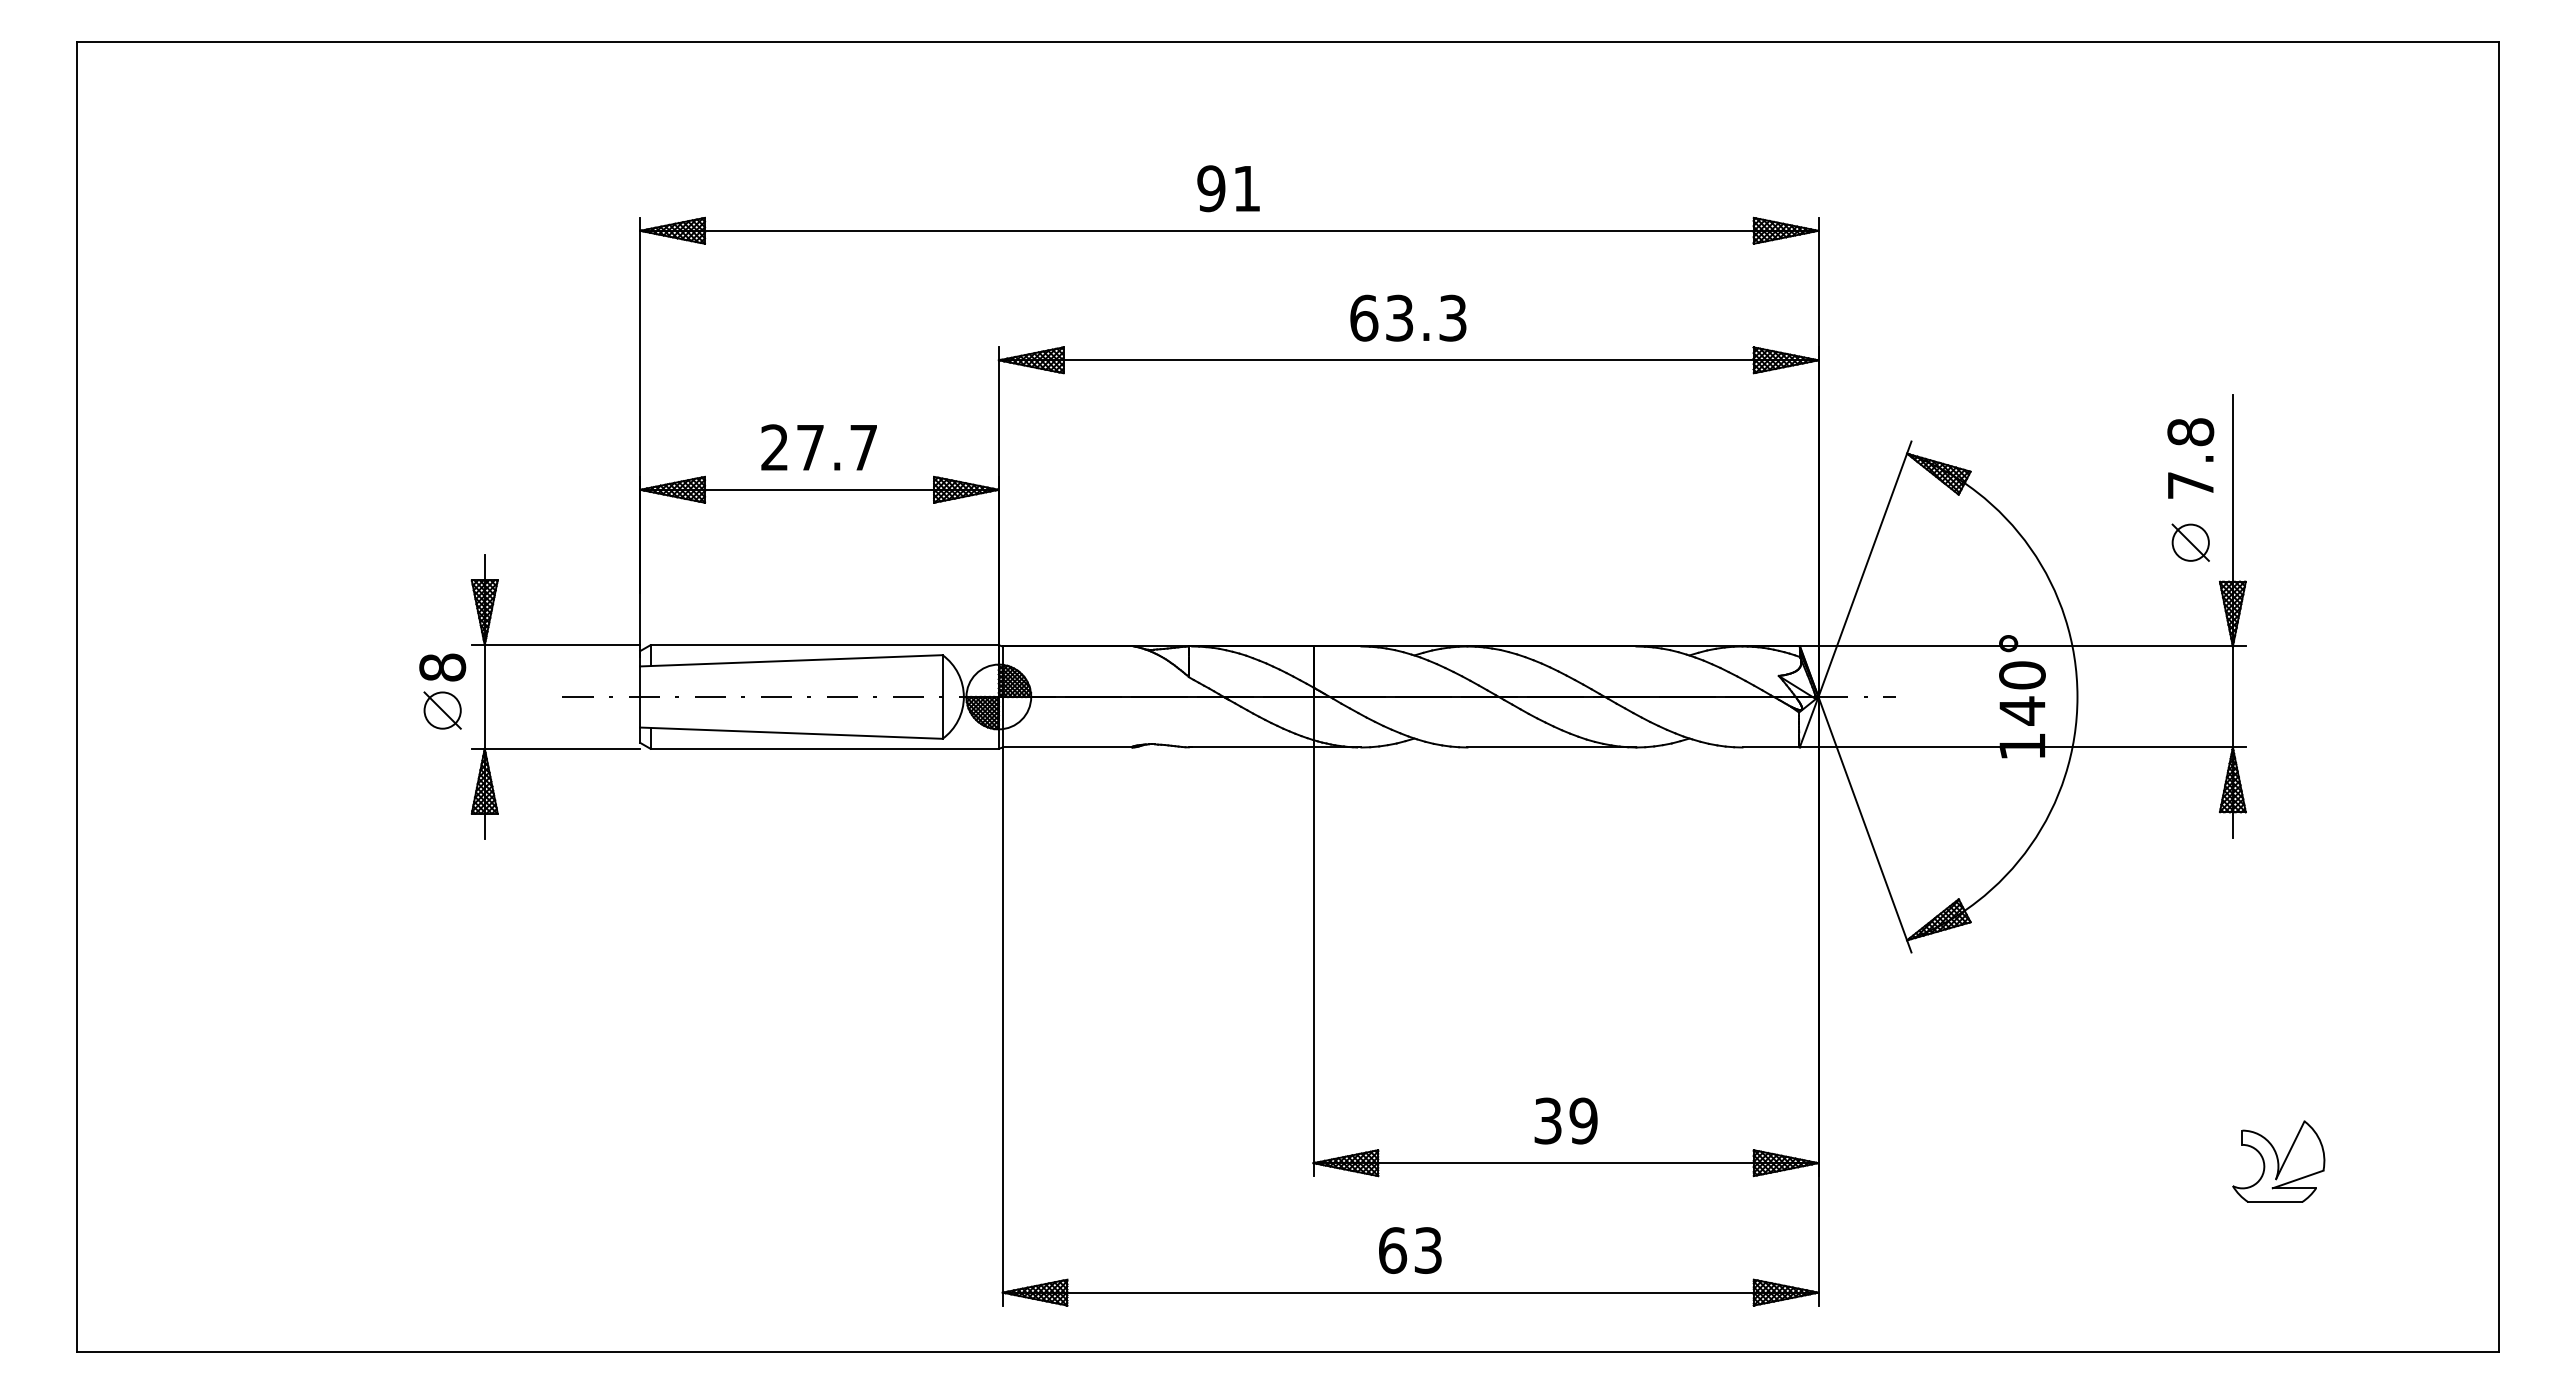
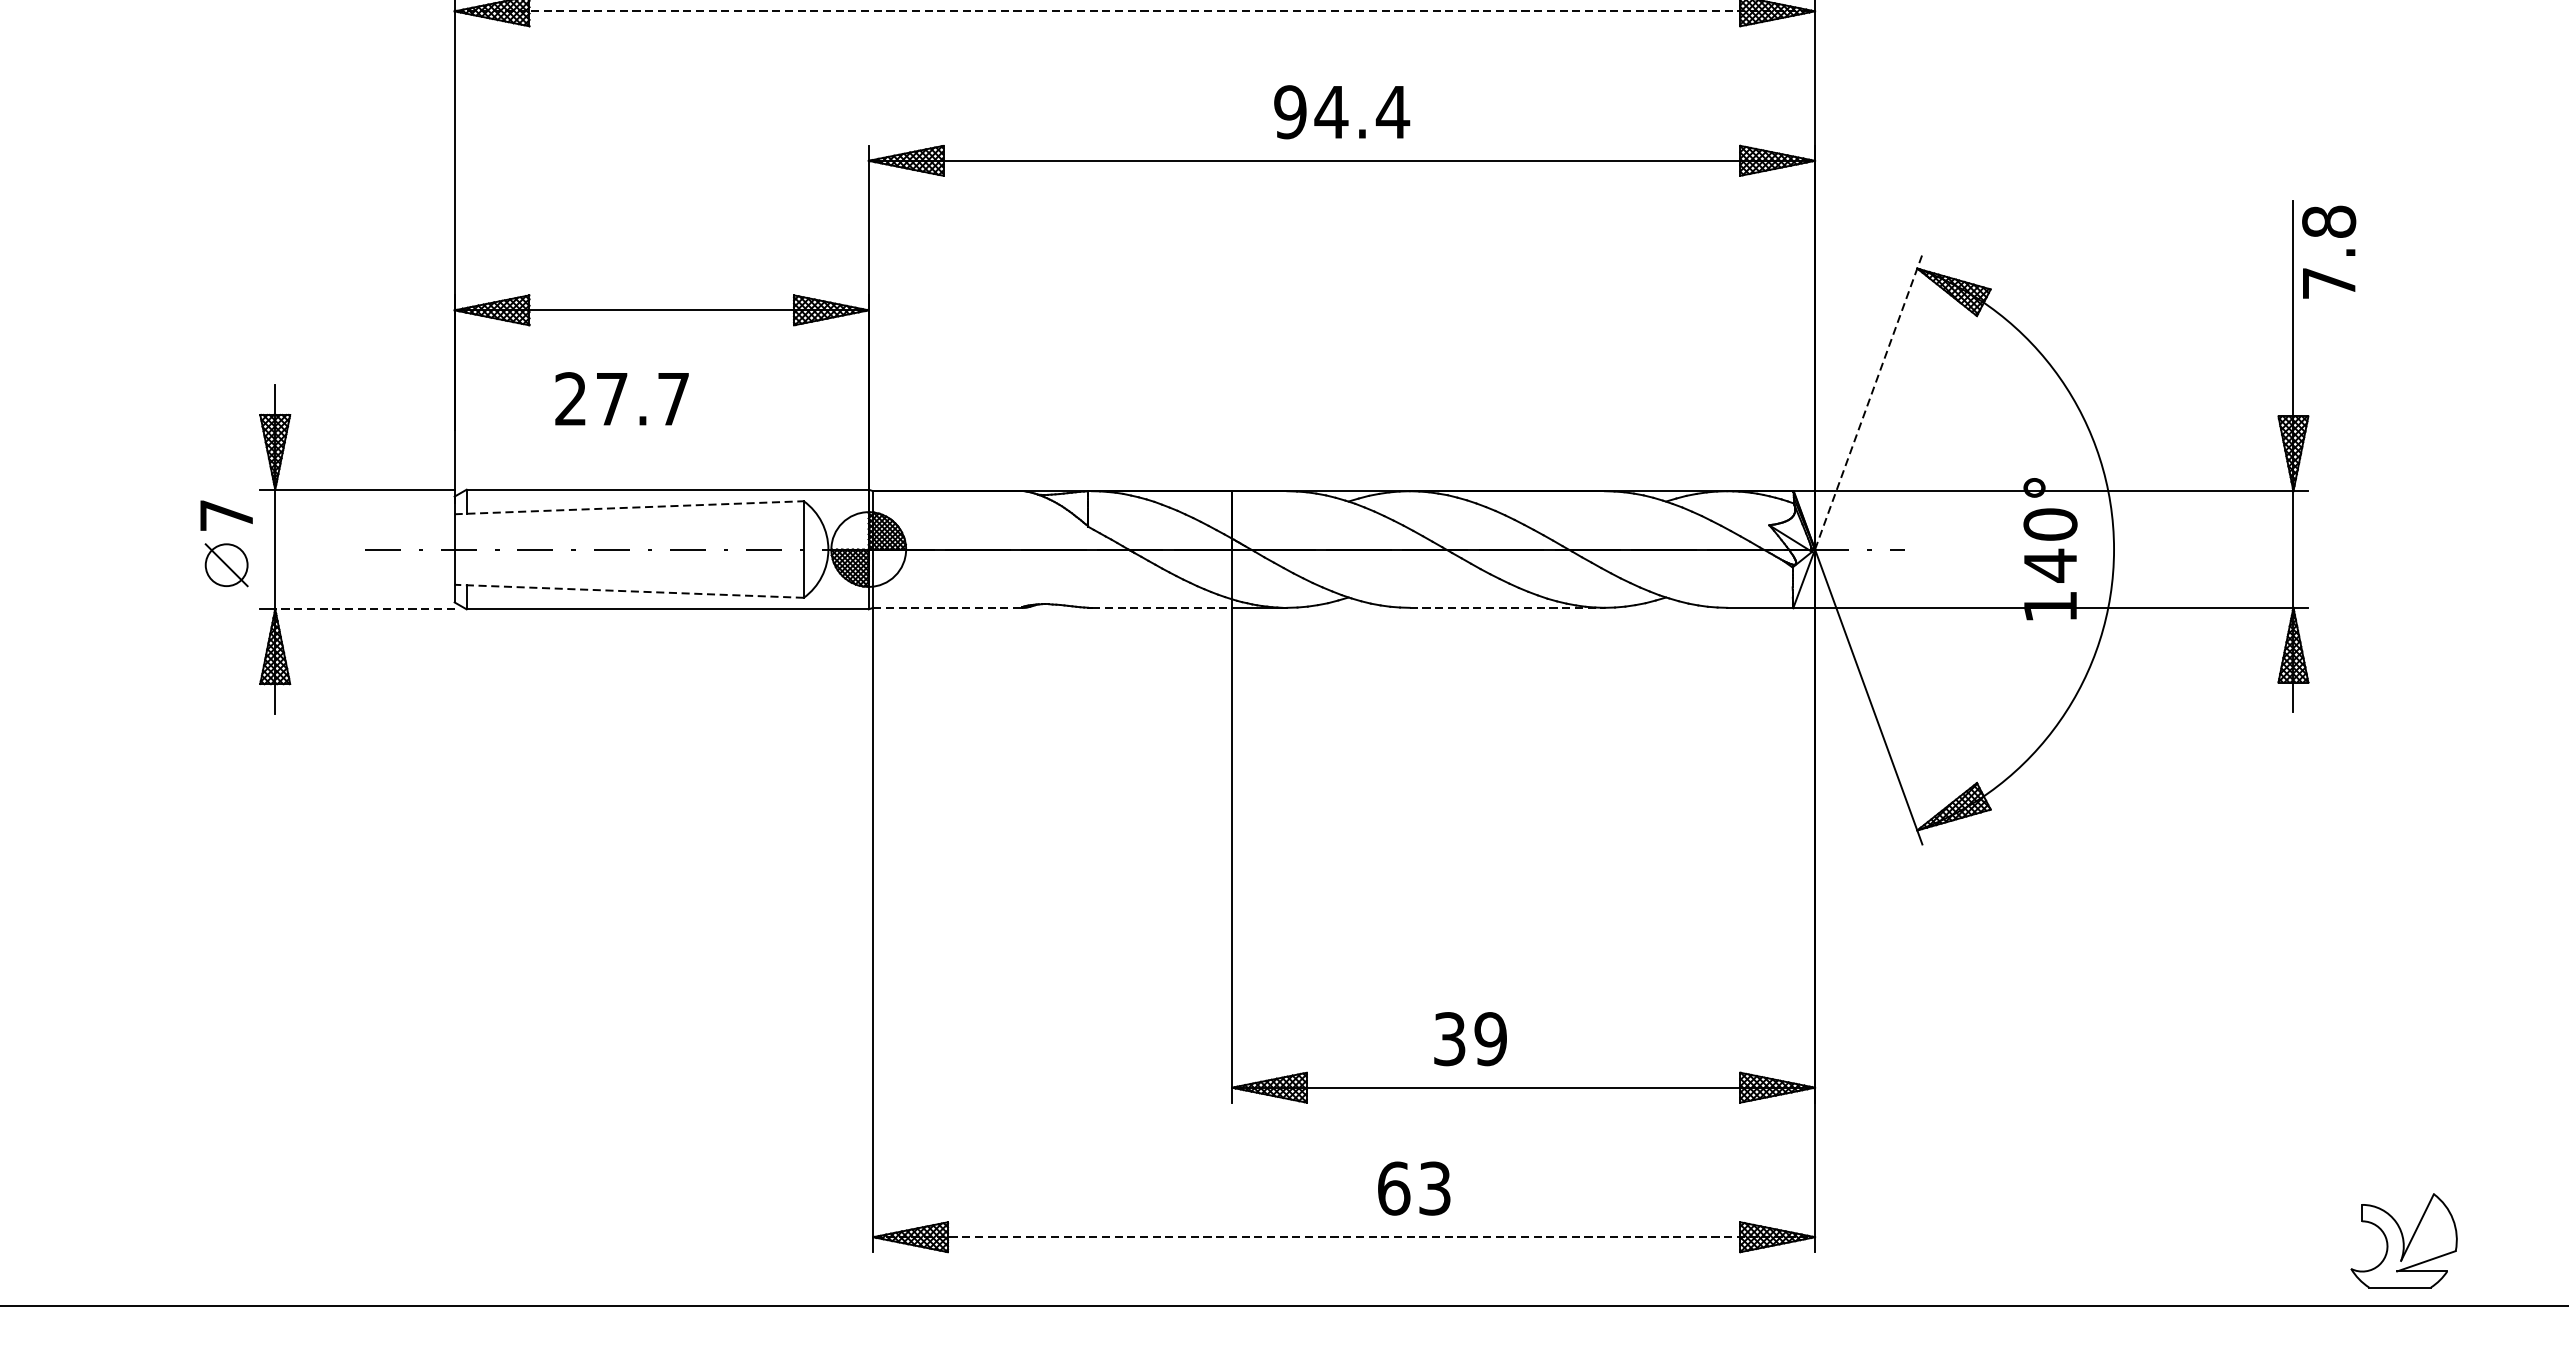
line: (1229, 230) -> (1135, 10), solid -> dashed
text: (1408, 317) -> (1341, 111), 63.3 -> 94.4
text: (818, 447) -> (621, 398), moved
text: (2190, 458) -> (2328, 252), moved
part: (2190, 542) -> (2244, 371), removed
line: (1865, 569) -> (1869, 402), solid -> dashed
line: (791, 660) -> (629, 507), solid -> dashed
text: (442, 667) -> (226, 515), 8 -> 7
line: (790, 733) -> (628, 591), solid -> dashed
line: (1068, 747) -> (949, 607), solid -> dashed
line: (1252, 747) -> (1161, 607), solid -> dashed
line: (1552, 747) -> (1507, 607), solid -> dashed
line: (562, 748) -> (364, 608), solid -> dashed
text: (1565, 1120) -> (1469, 1038), moved
part: (2278, 1161) -> (2403, 1240), moved
text: (1410, 1250) -> (1414, 1188), moved
line: (1410, 1292) -> (1344, 1237), solid -> dashed

